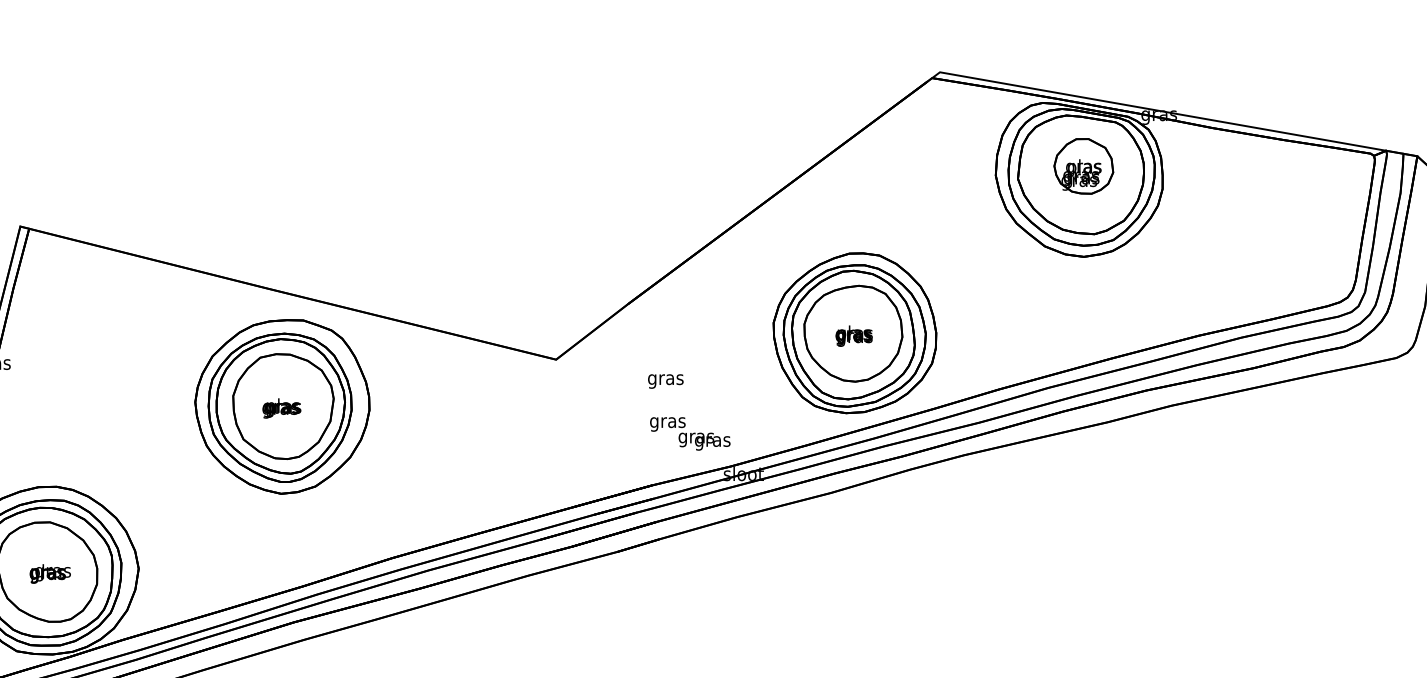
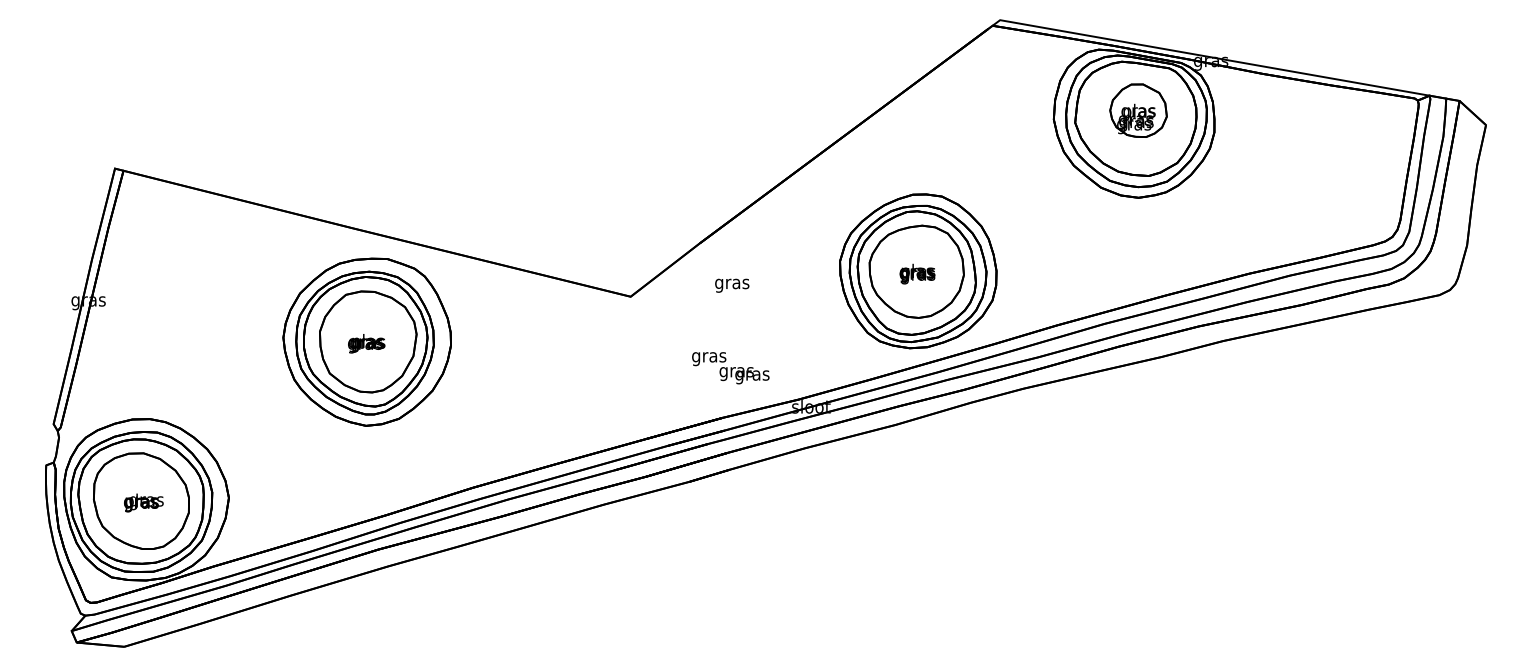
text: (666, 381) -> (732, 285), moved
text: (689, 434) -> (730, 368), moved

